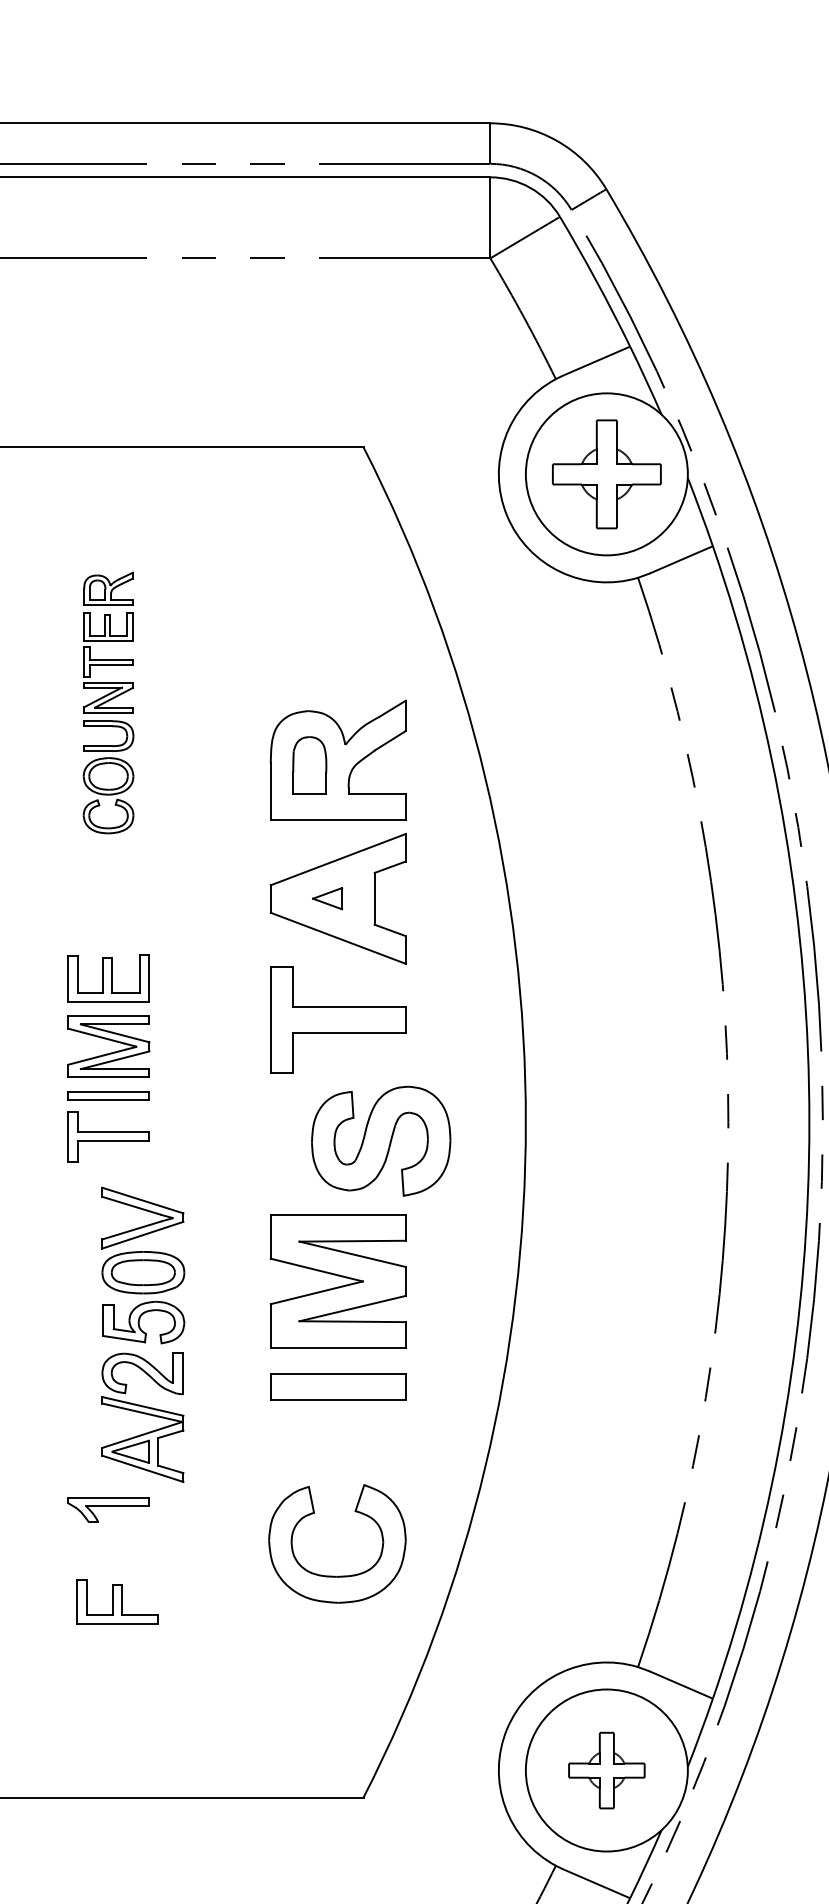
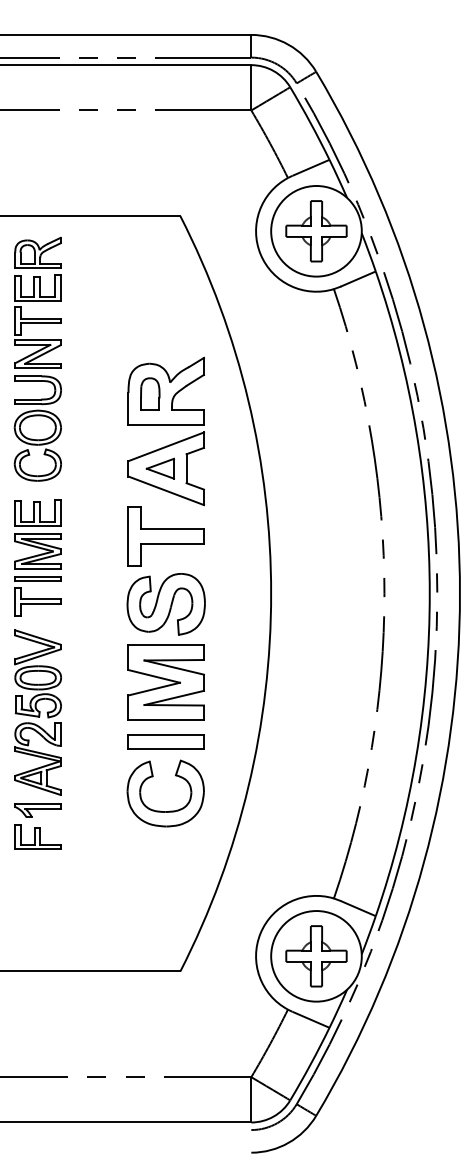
part: (108, 701) -> (37, 358), size x1.67
part: (326, 898) -> (159, 468), size x1.67
part: (379, 1141) -> (165, 604), moved
part: (142, 1334) -> (37, 712), moved
part: (344, 1574) -> (169, 810), moved
part: (117, 1600) -> (37, 836), moved
part: (606, 1770) -> (316, 956), size x1.43

